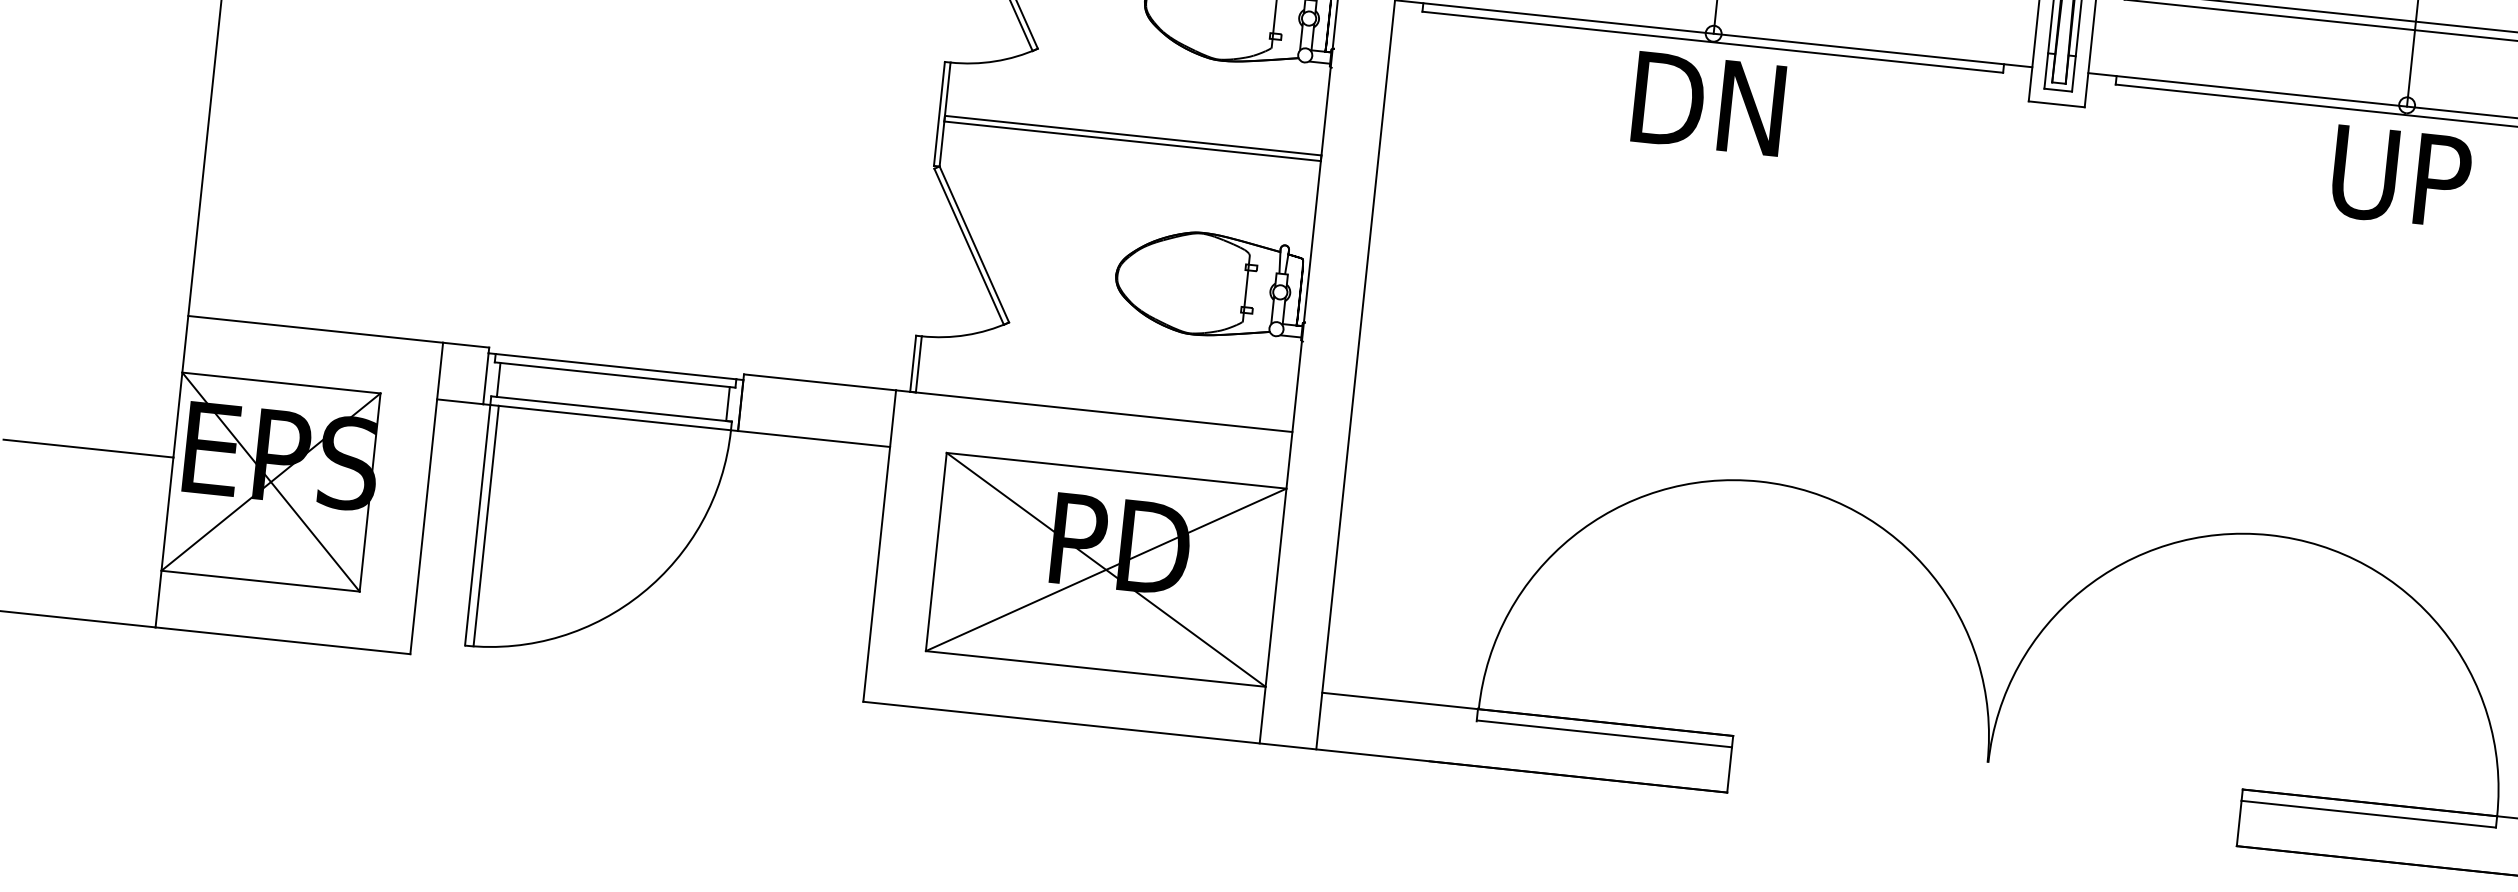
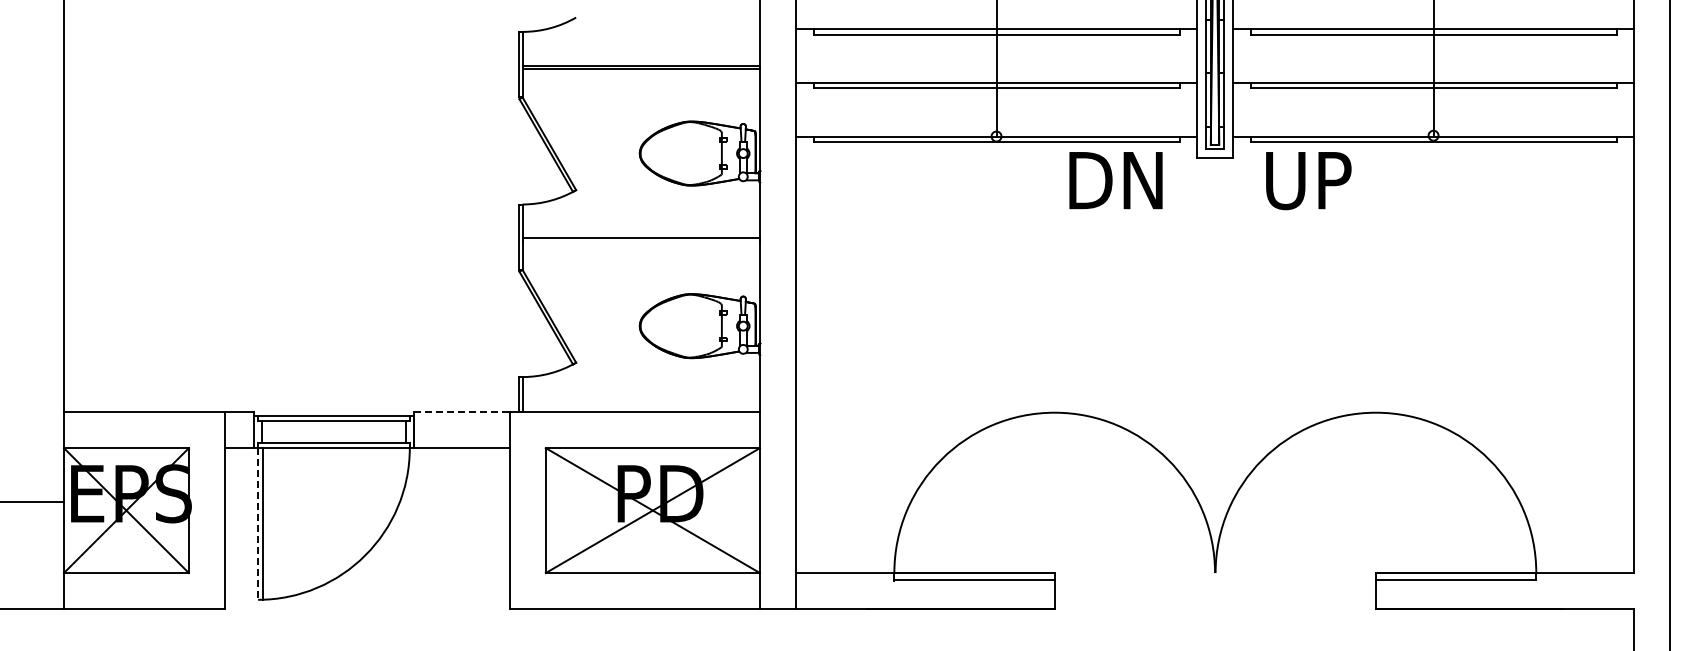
text: (1707, 103) -> (1115, 180), moved
line: (1131, 140) -> (640, 241), removed
text: (2400, 178) -> (1308, 181), moved
line: (820, 382) -> (462, 412), solid -> dashed
line: (478, 524) -> (258, 523), solid -> dashed

